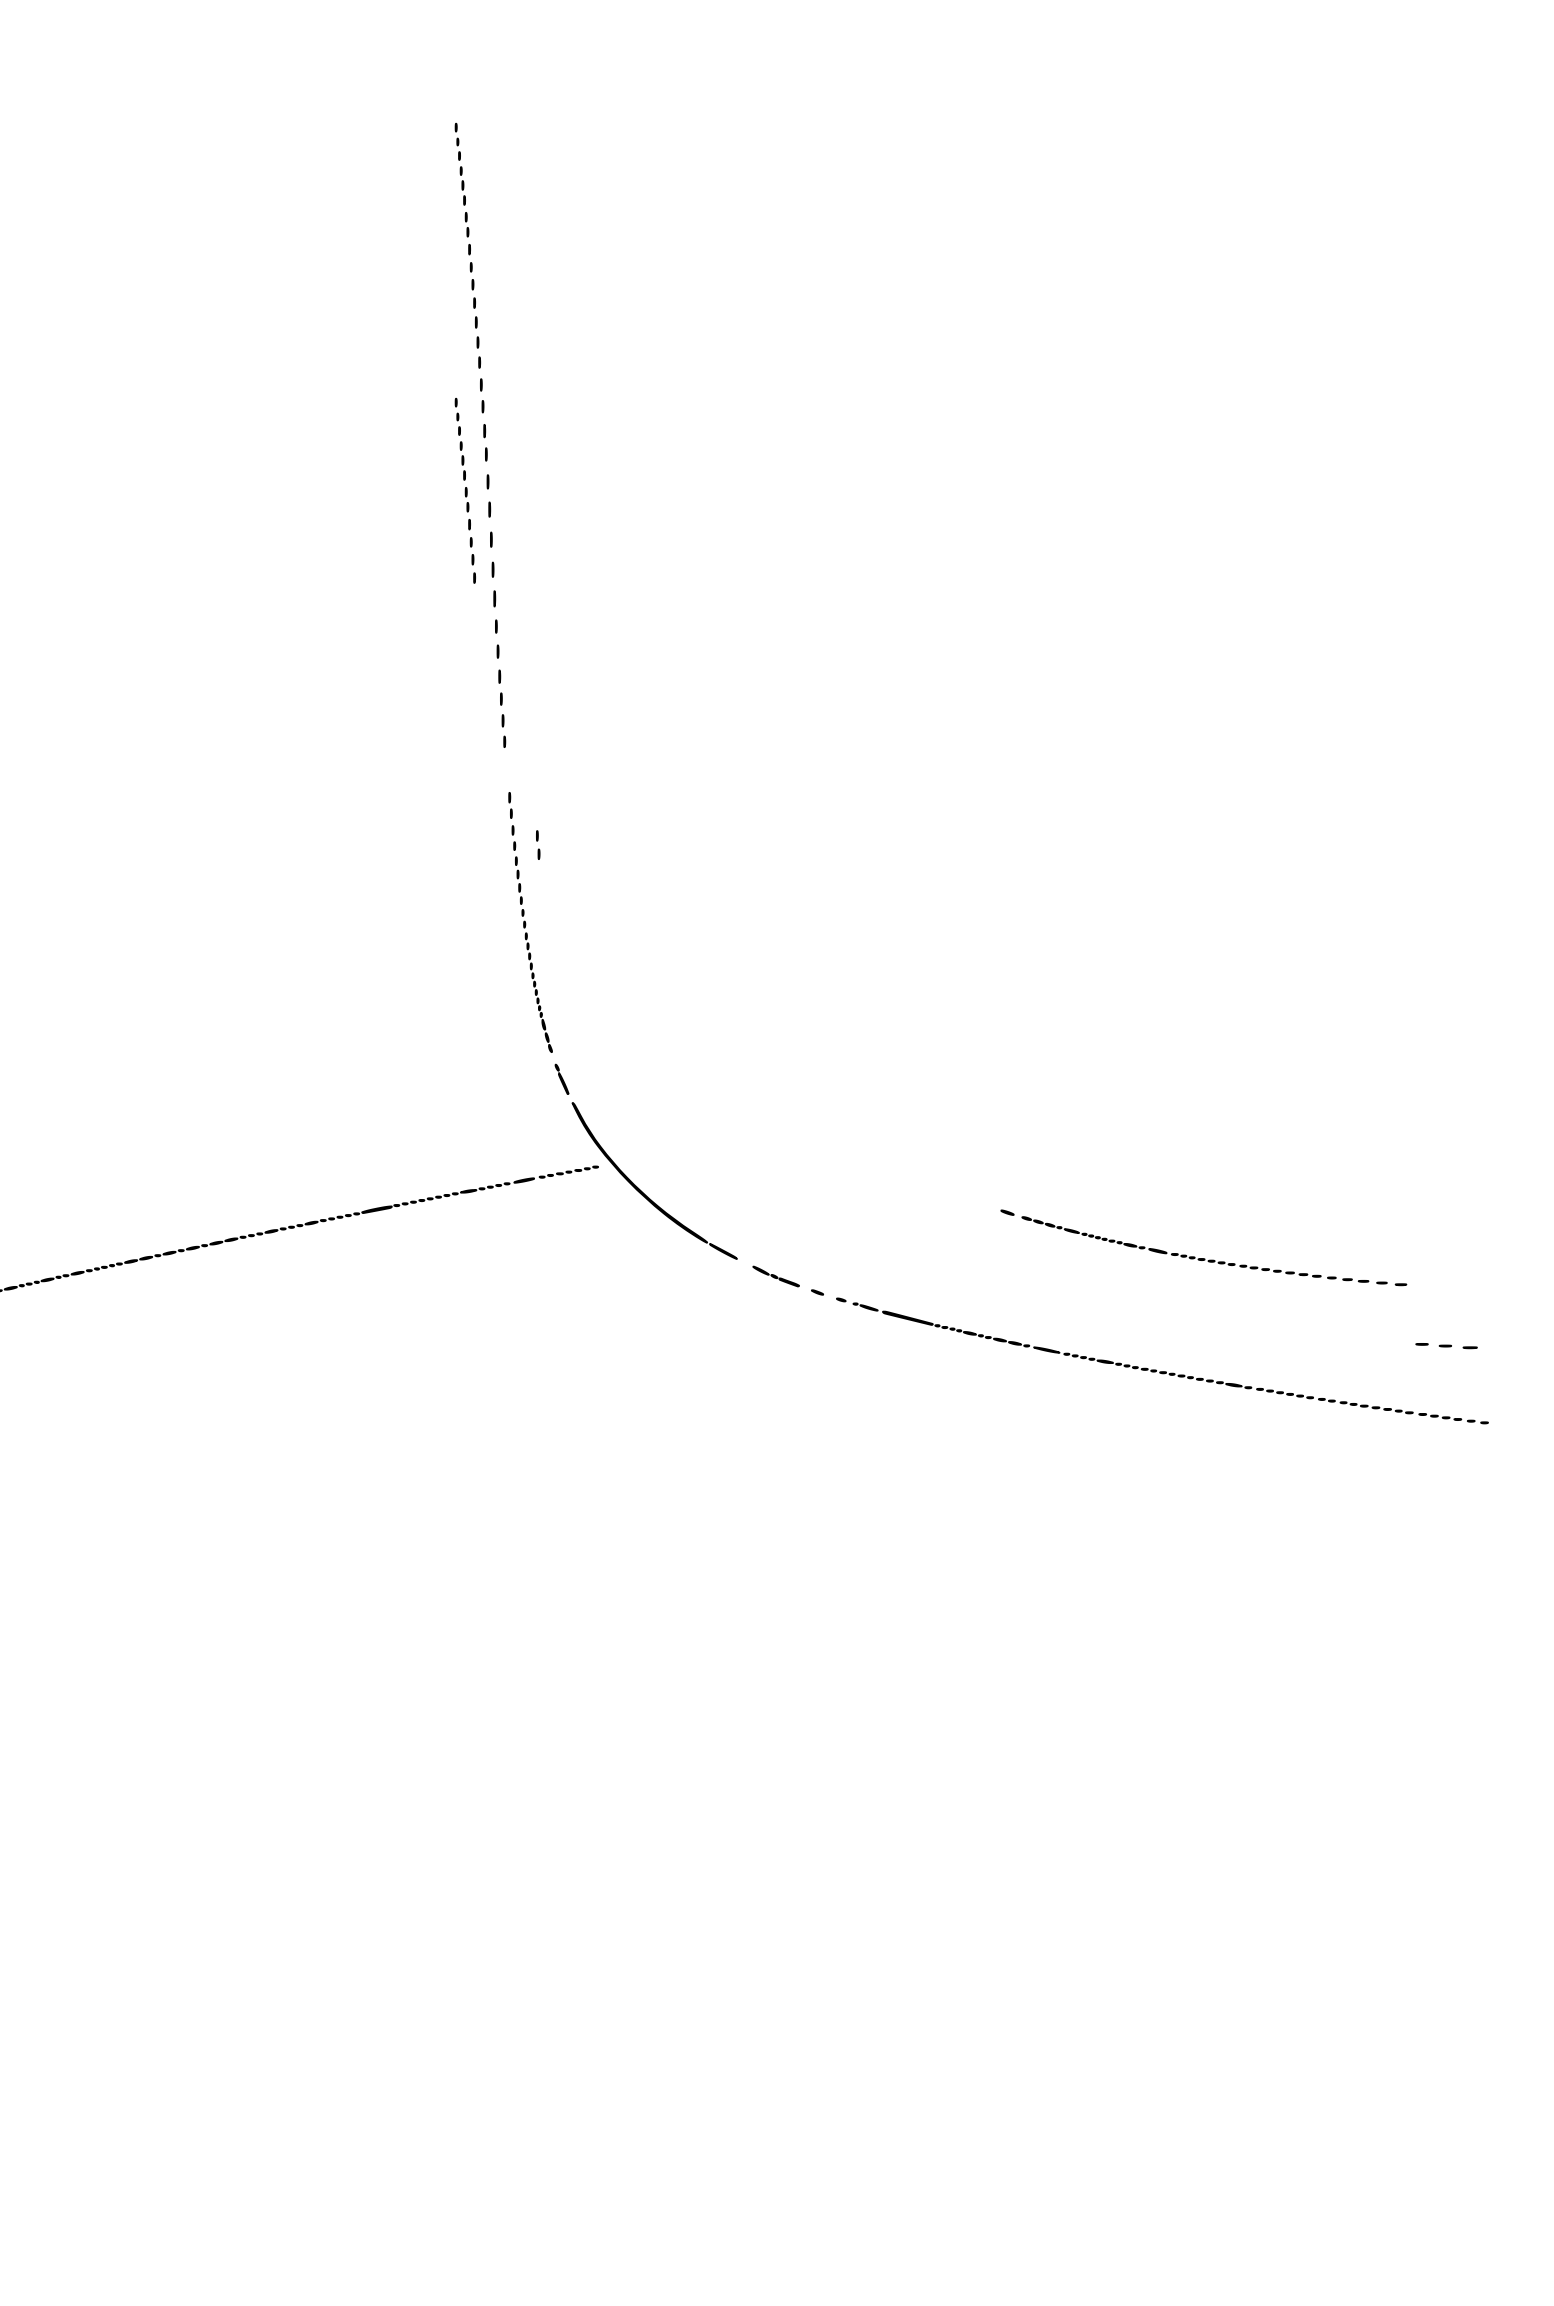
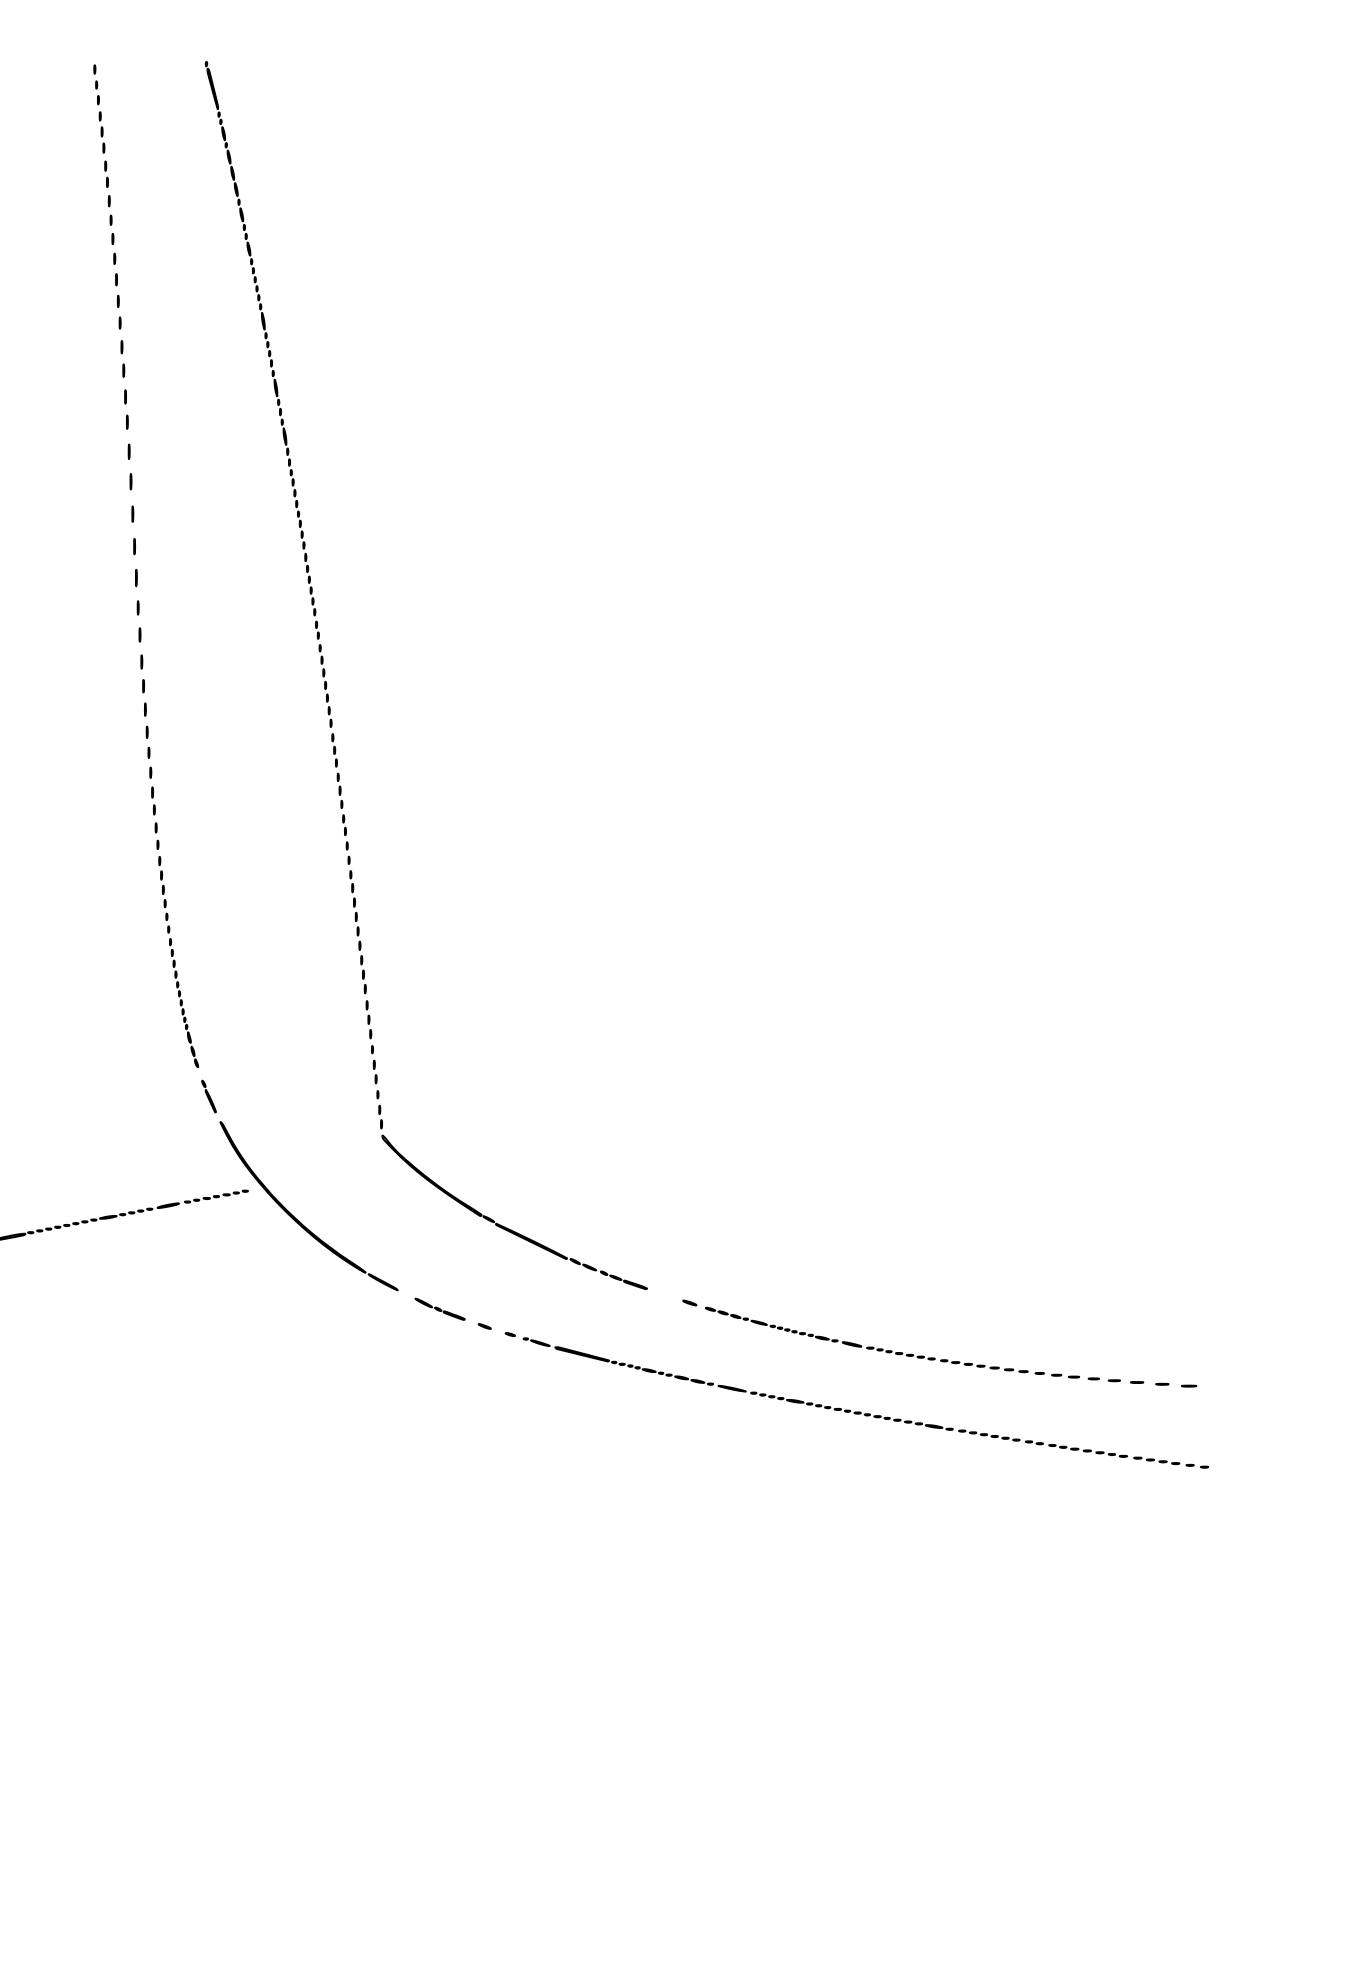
part: (464, 490) -> (103, 461), removed
part: (673, 708) -> (329, 696), added
part: (538, 844) -> (150, 762), moved
part: (1203, 1258) -> (901, 1352), moved

